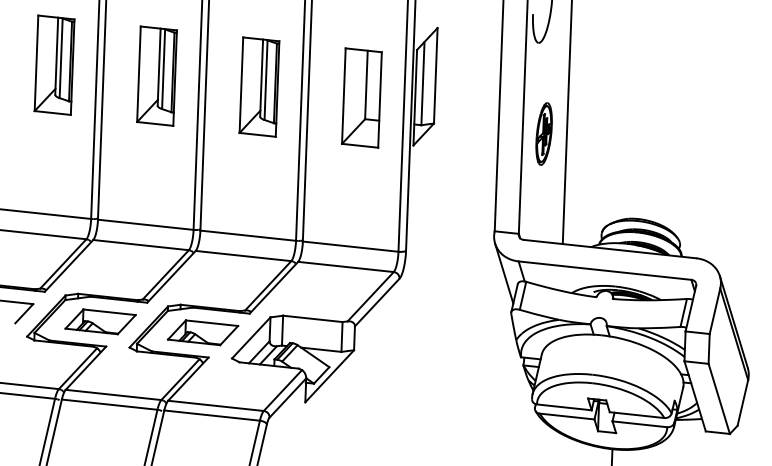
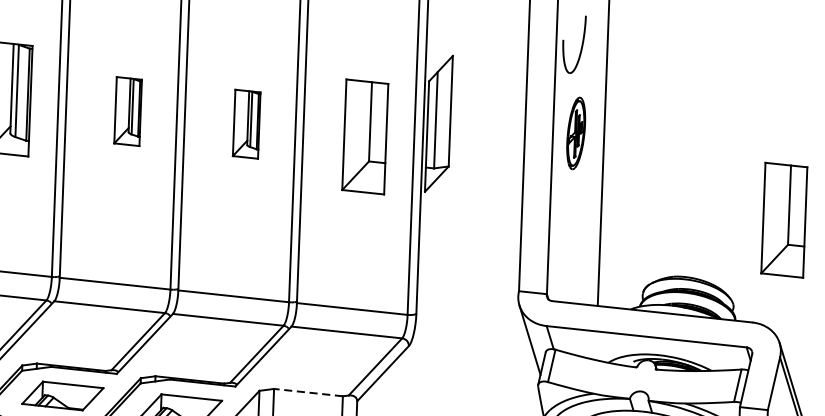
part: (156, 75) -> (127, 110), size x0.6
part: (259, 86) -> (246, 123), size x0.6
part: (543, 133) -> (575, 132), moved
part: (723, 169) -> (783, 219), added
line: (312, 318) -> (308, 392), solid -> dashed

